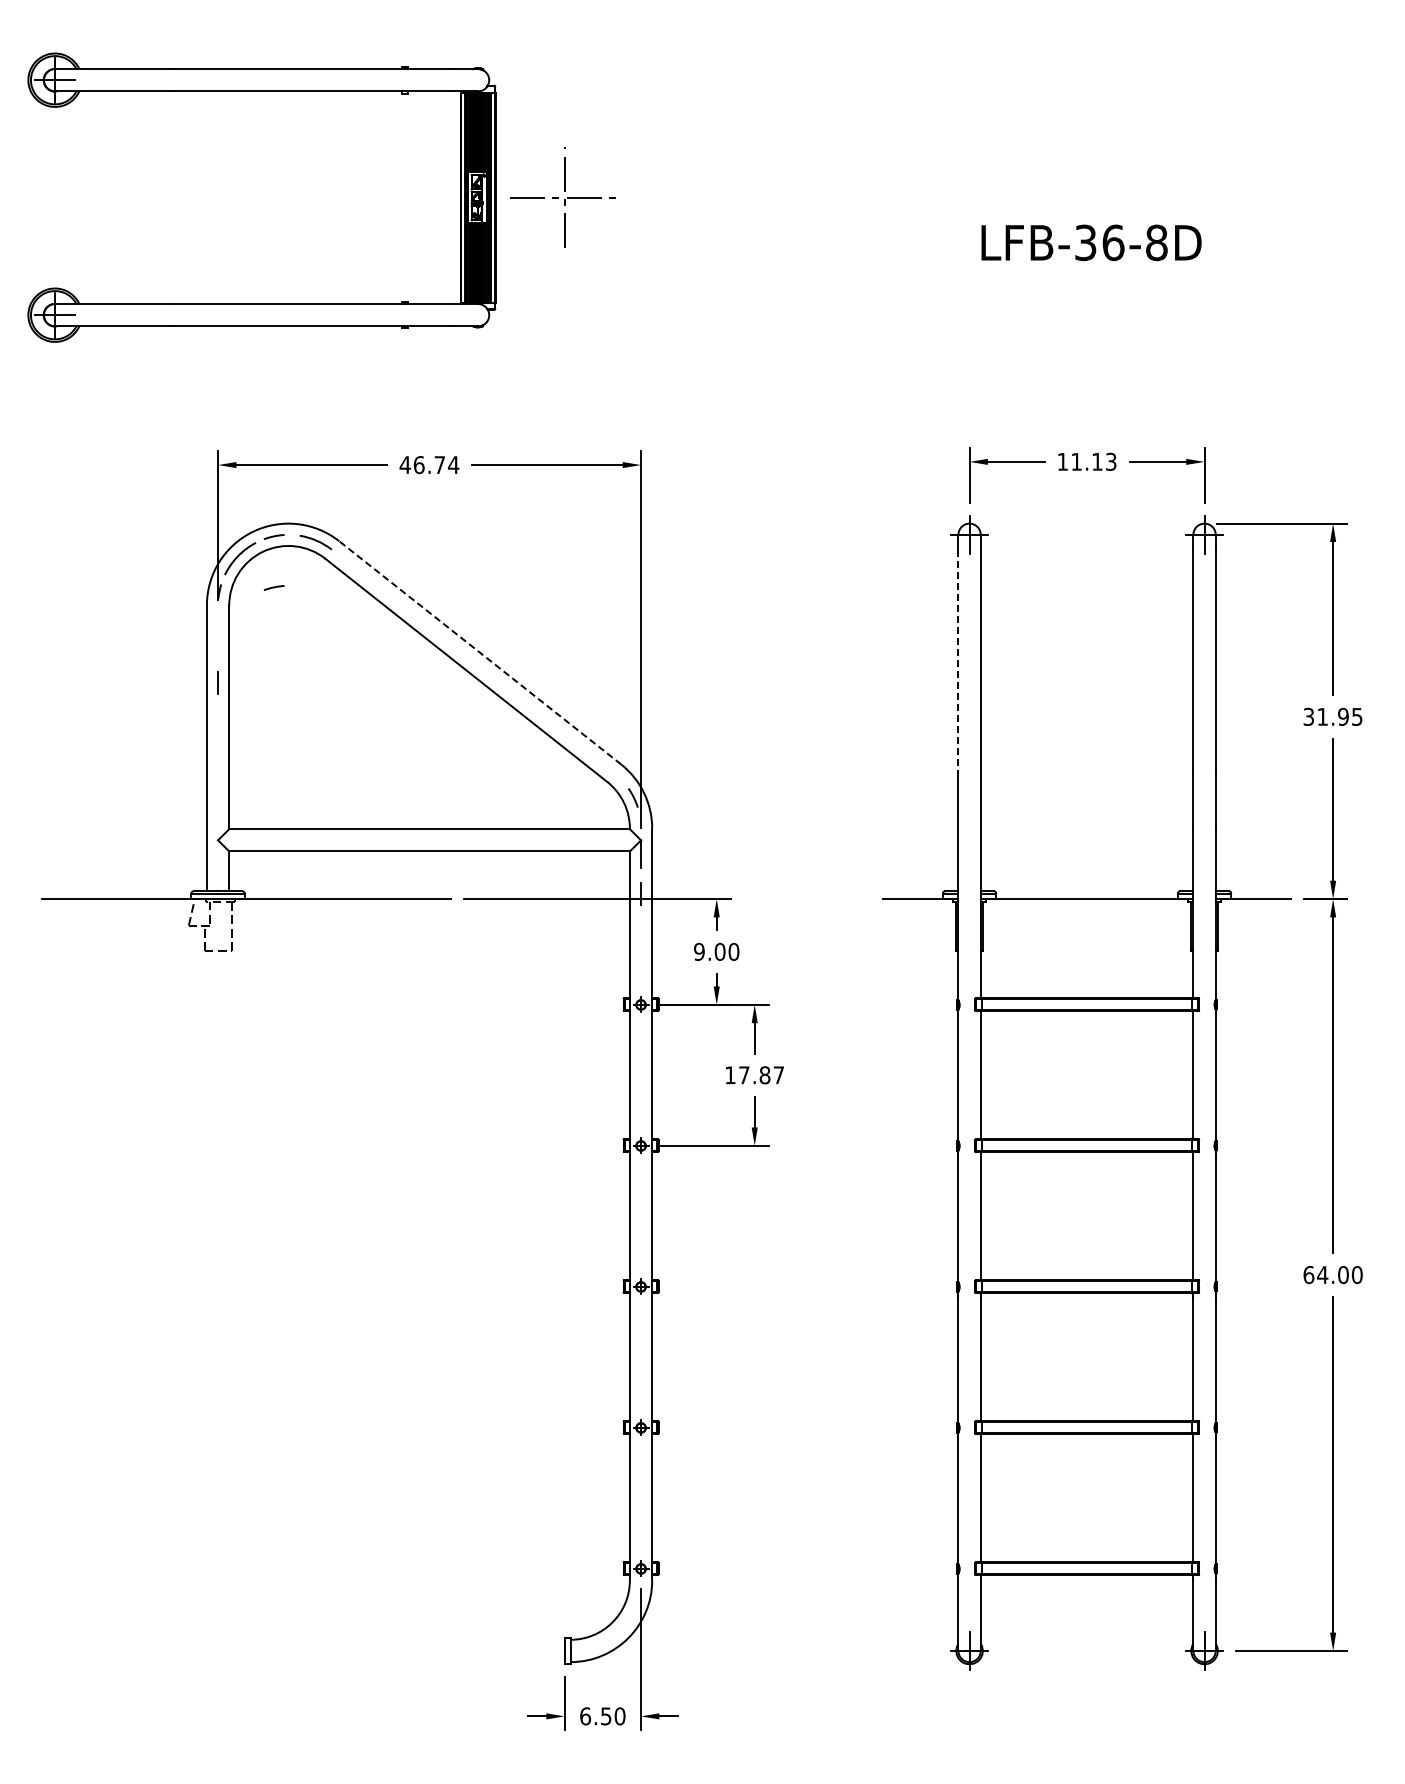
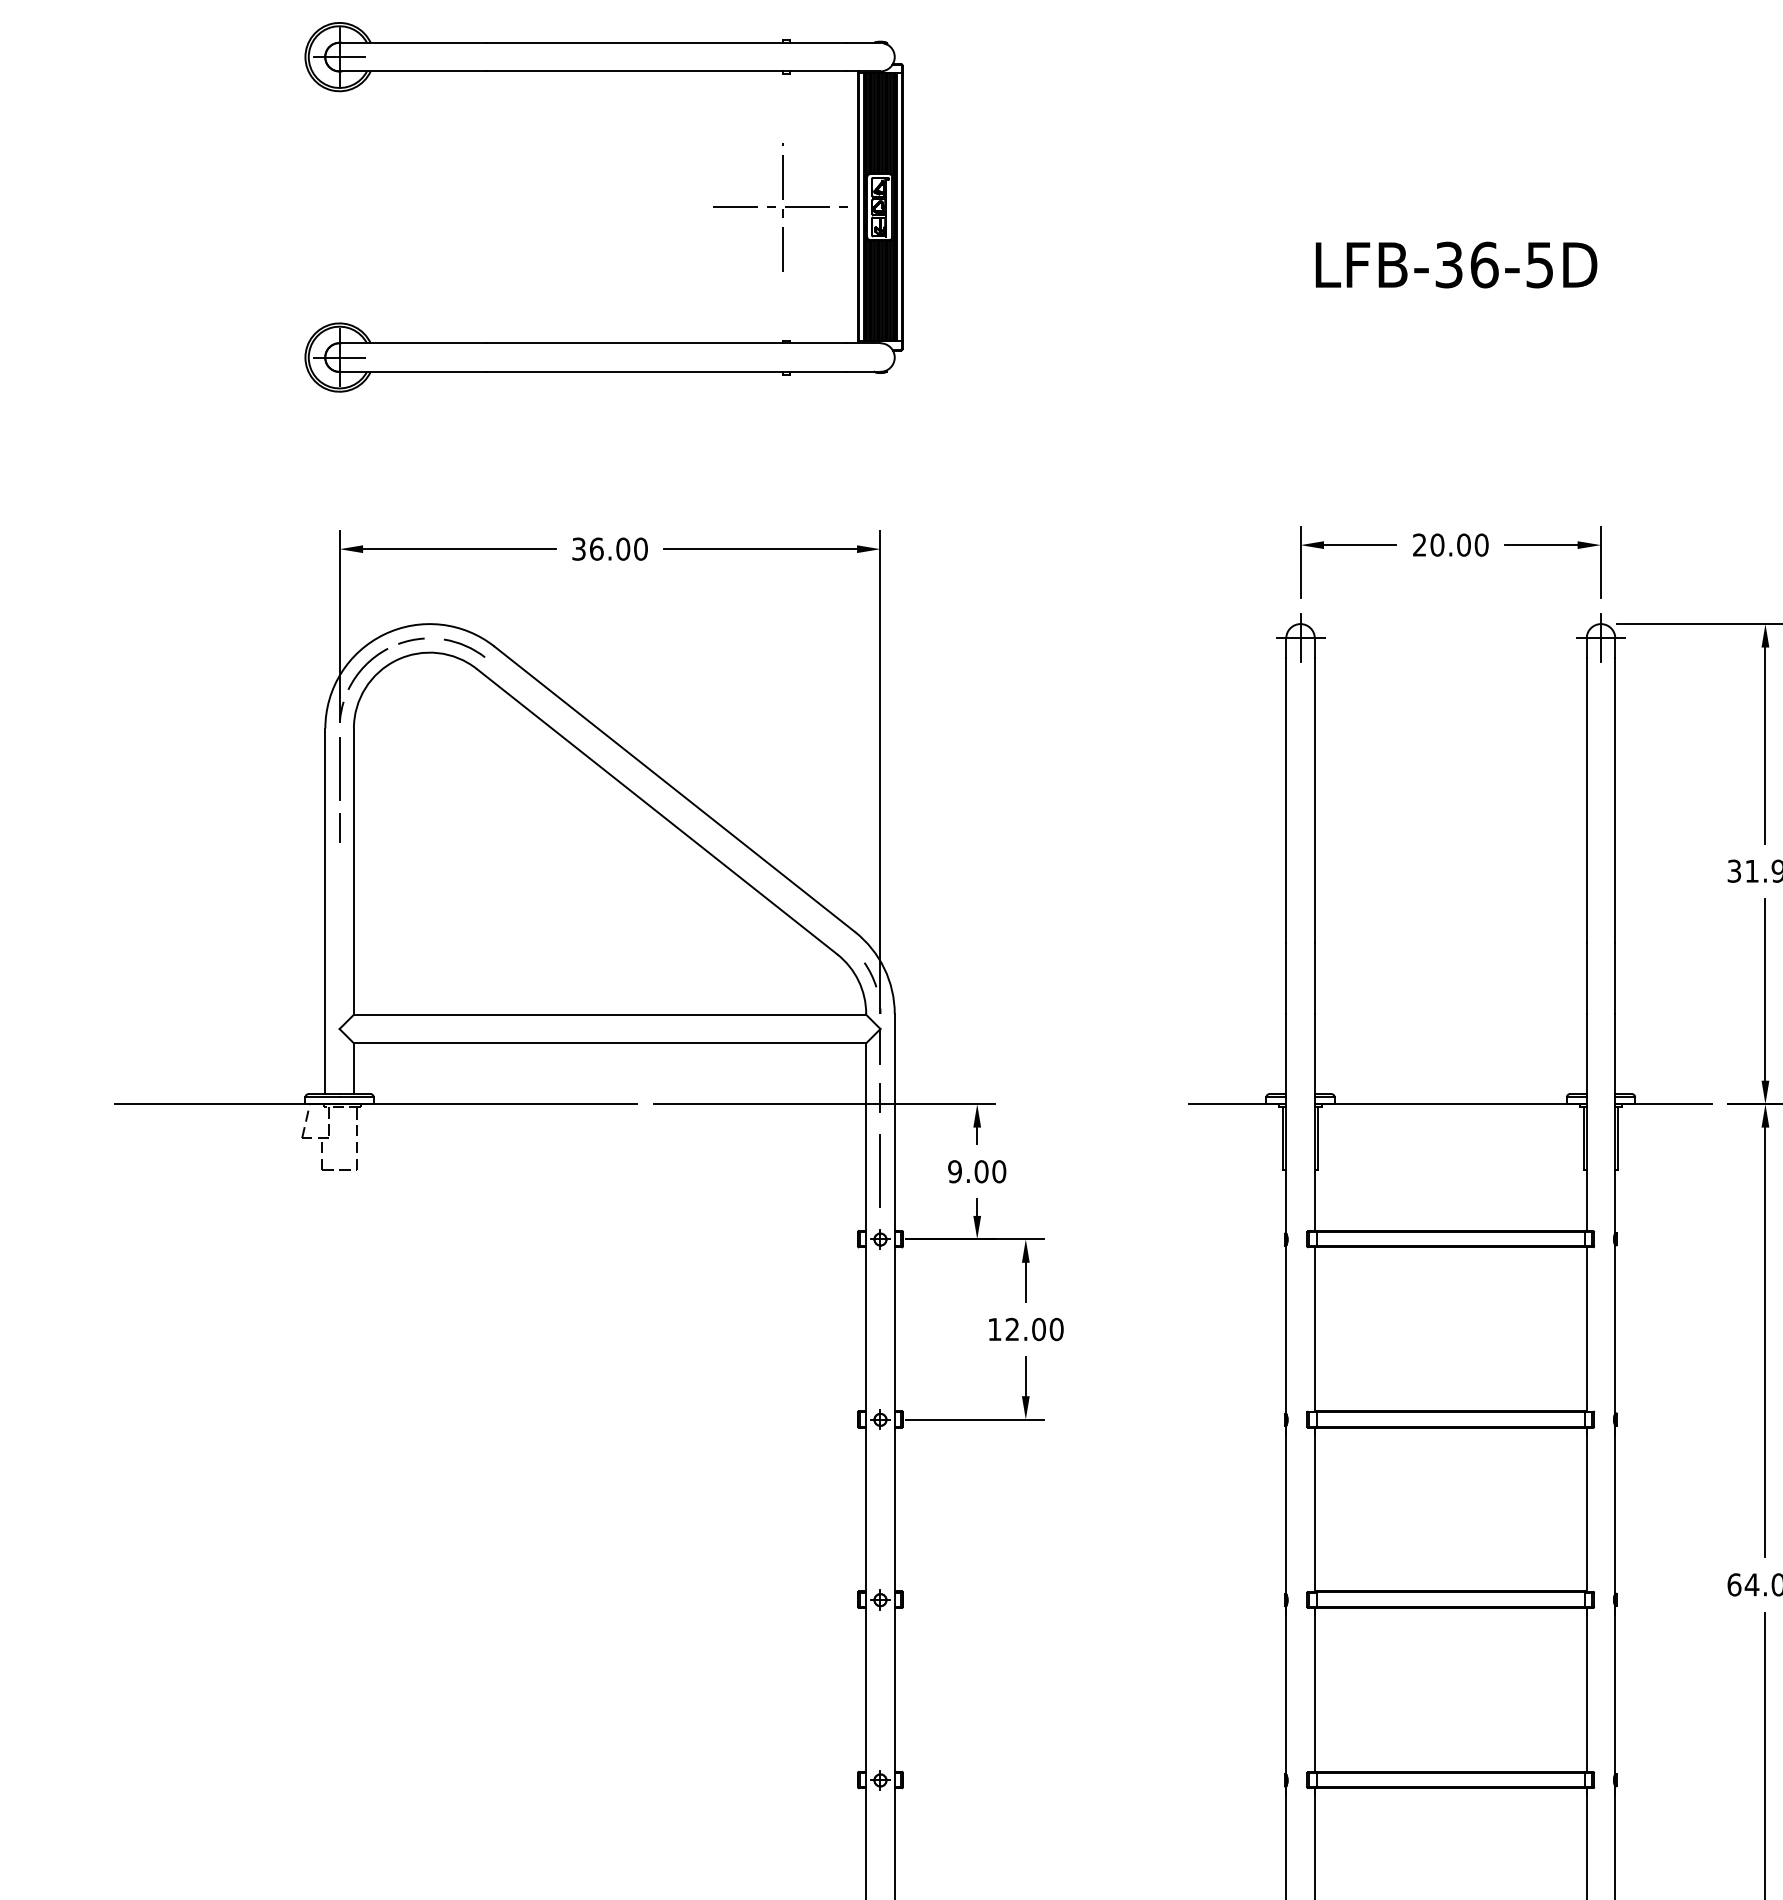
part: (261, 91) -> (603, 71), moved
text: (1156, 242) -> (1539, 264), LFB-36-8D -> LFB-36-5D
text: (1086, 461) -> (1450, 544), 11.13 -> 20.00
text: (429, 465) -> (609, 549), 46.74 -> 36.00
line: (273, 587) -> (410, 705), removed
line: (218, 636) -> (340, 768), added
line: (480, 652) -> (675, 788), dashed -> solid
line: (958, 661) -> (1286, 800), dashed -> solid
line: (641, 950) -> (881, 1169), added
text: (761, 1075) -> (1034, 1329), 17.87 -> 12.00

